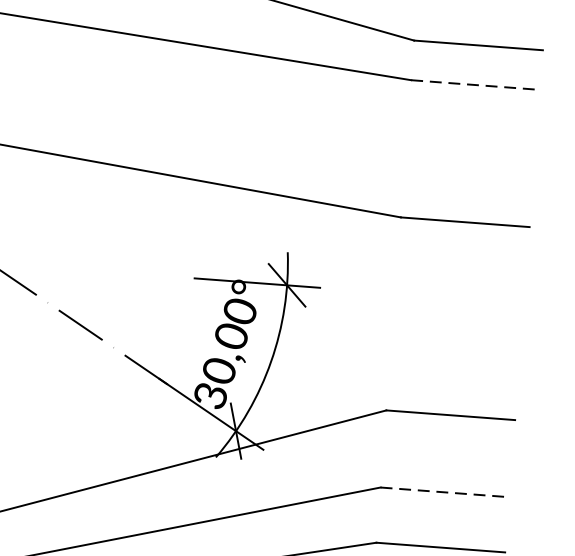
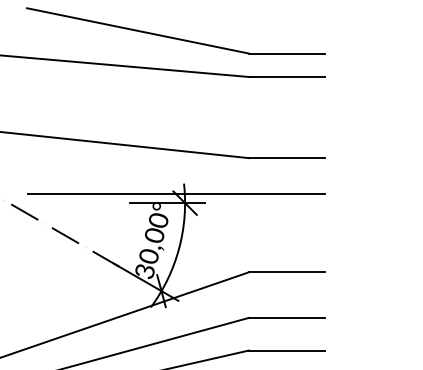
line: (476, 85) -> (287, 77), dashed -> solid
line: (273, 269) -> (176, 194), added
line: (445, 491) -> (287, 317), dashed -> solid

